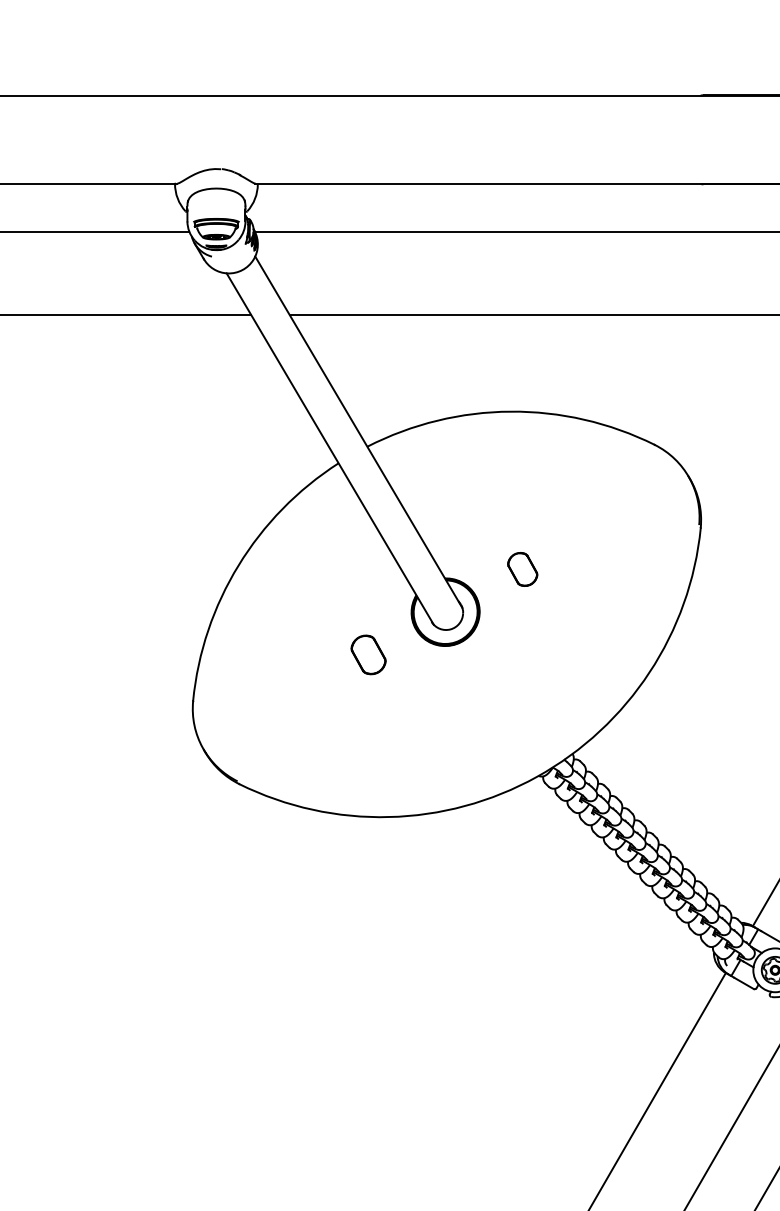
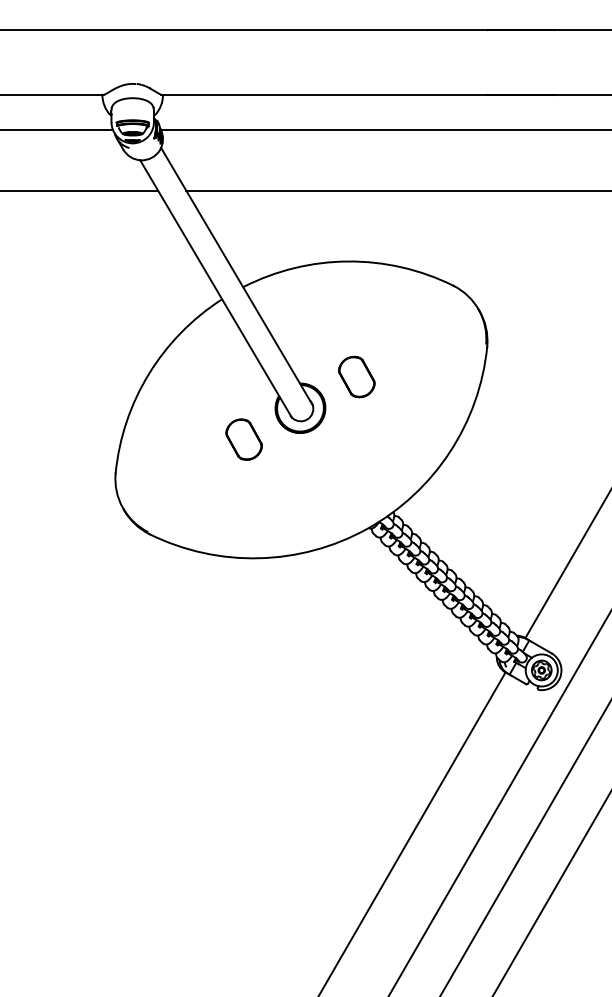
part: (522, 568) -> (356, 376), size x1.67
part: (367, 654) -> (243, 439), size x1.43

